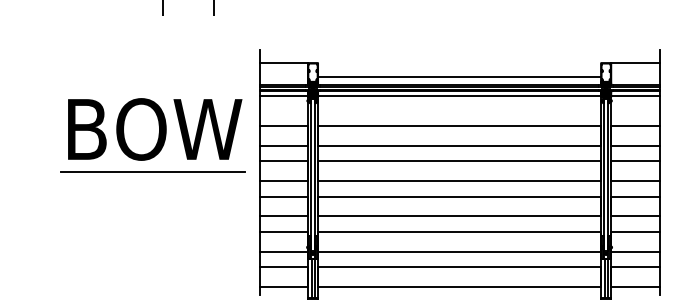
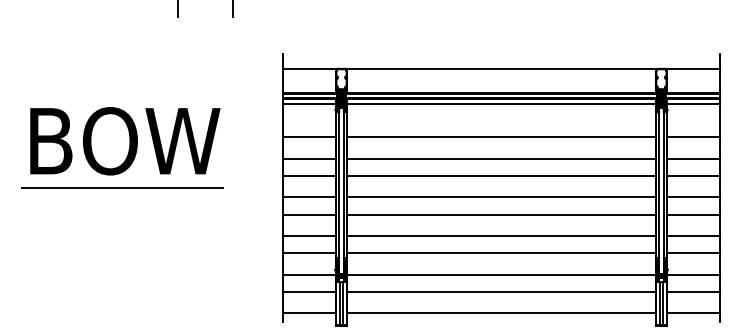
line: (459, 76) -> (501, 68), moved
part: (152, 135) -> (122, 147), moved

